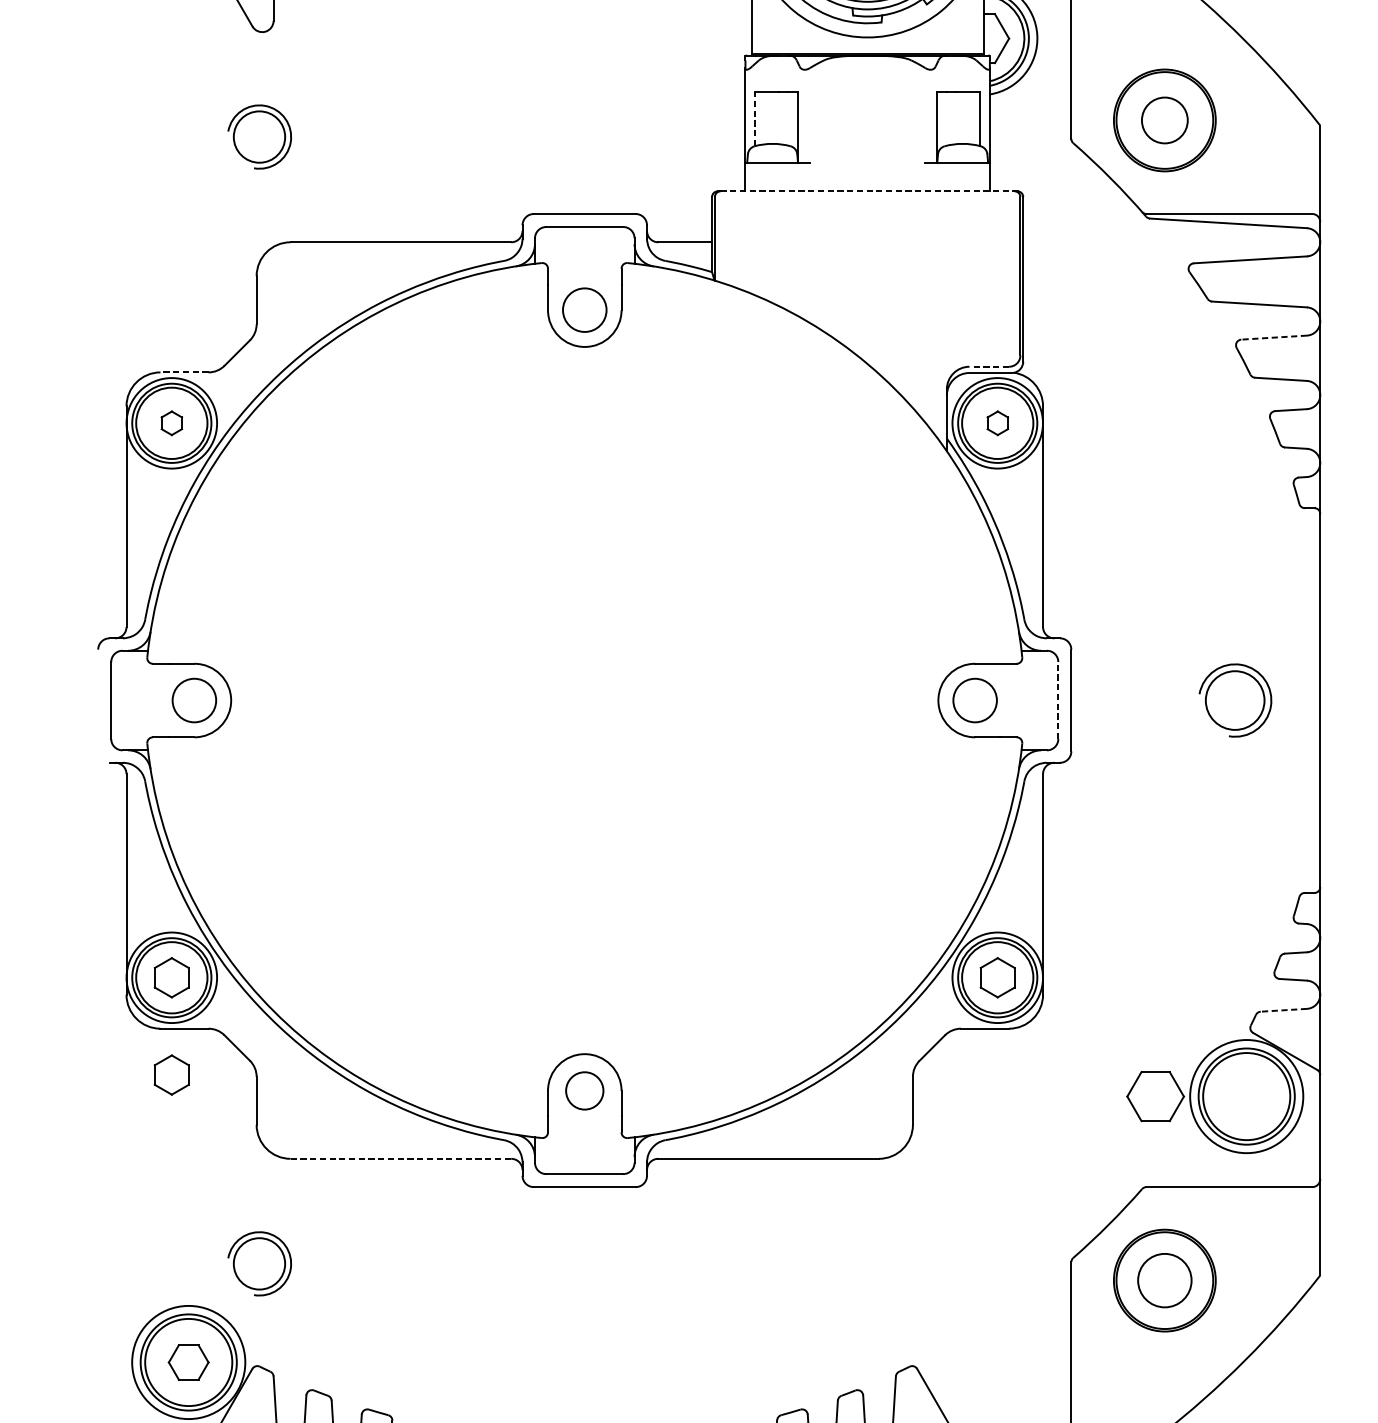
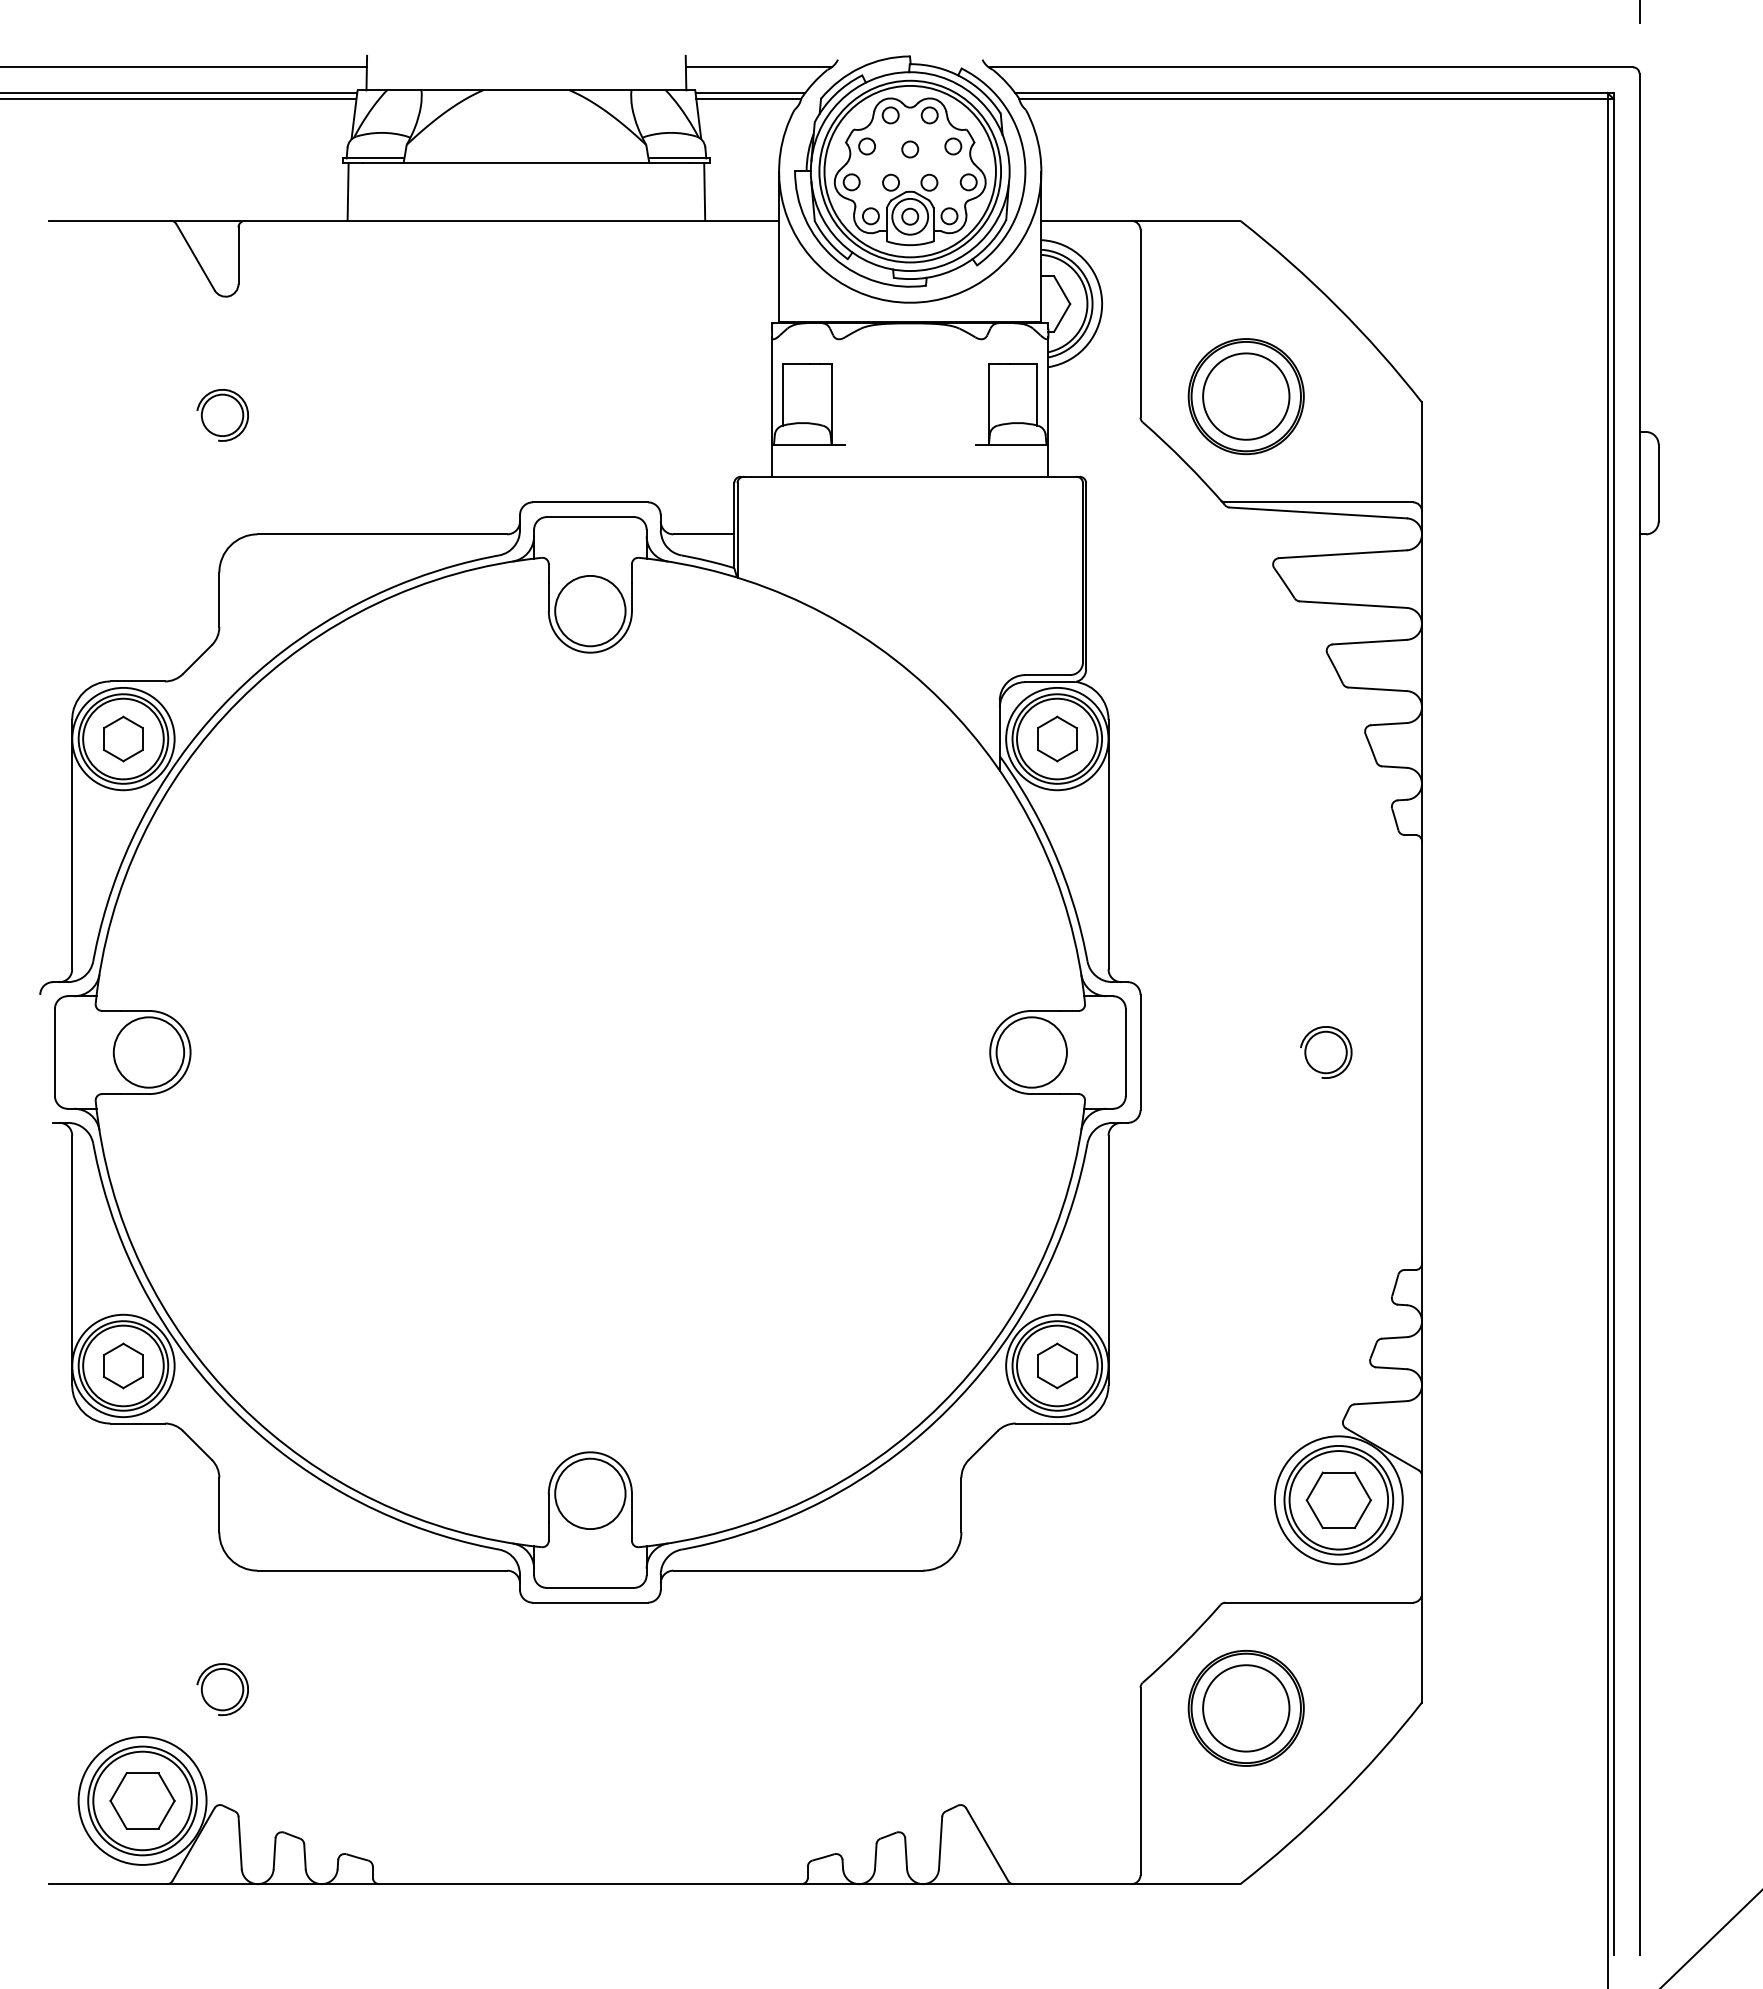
line: (755, 118) -> (783, 394), dashed -> solid
circle: (1165, 120) -> (1246, 396), size x1.67
part: (259, 137) -> (222, 415), size x0.71
line: (867, 191) -> (910, 476), dashed -> solid
circle: (584, 309) -> (590, 610), size x1.43
line: (1273, 337) -> (1369, 642), dashed -> solid
line: (989, 367) -> (1047, 675), dashed -> solid
line: (184, 372) -> (137, 681), dashed -> solid
part: (171, 422) -> (123, 738), size x1.67
part: (997, 422) -> (1057, 738), size x1.67
circle: (193, 700) -> (148, 1052), size x1.43
circle: (974, 700) -> (1031, 1052), size x1.43
line: (1058, 700) -> (1125, 1052), dashed -> solid
part: (1235, 700) -> (1326, 1052), size x0.62
line: (1283, 1010) -> (1380, 1402), dashed -> solid
part: (171, 1074) -> (123, 1475), removed
circle: (584, 1090) -> (590, 1493), size x1.67
part: (1155, 1095) -> (1338, 1499), moved
line: (400, 1158) -> (382, 1570), dashed -> solid
part: (259, 1263) -> (222, 1689), size x0.71
circle: (1165, 1280) -> (1246, 1708), size x1.43
part: (188, 1362) -> (142, 1800), size x1.43

